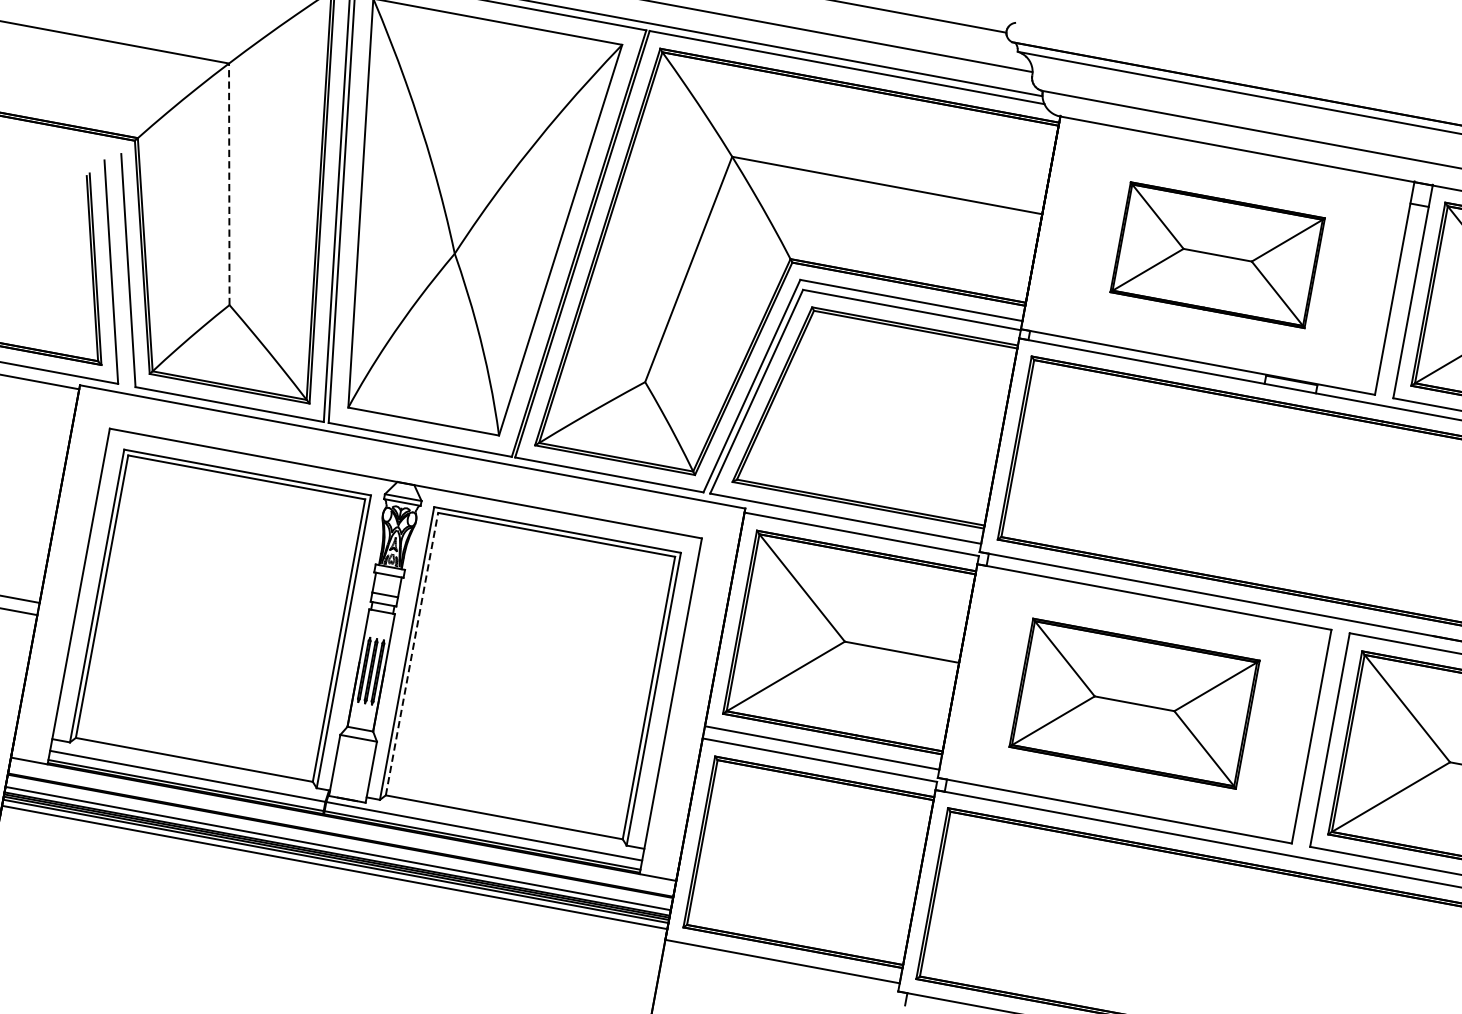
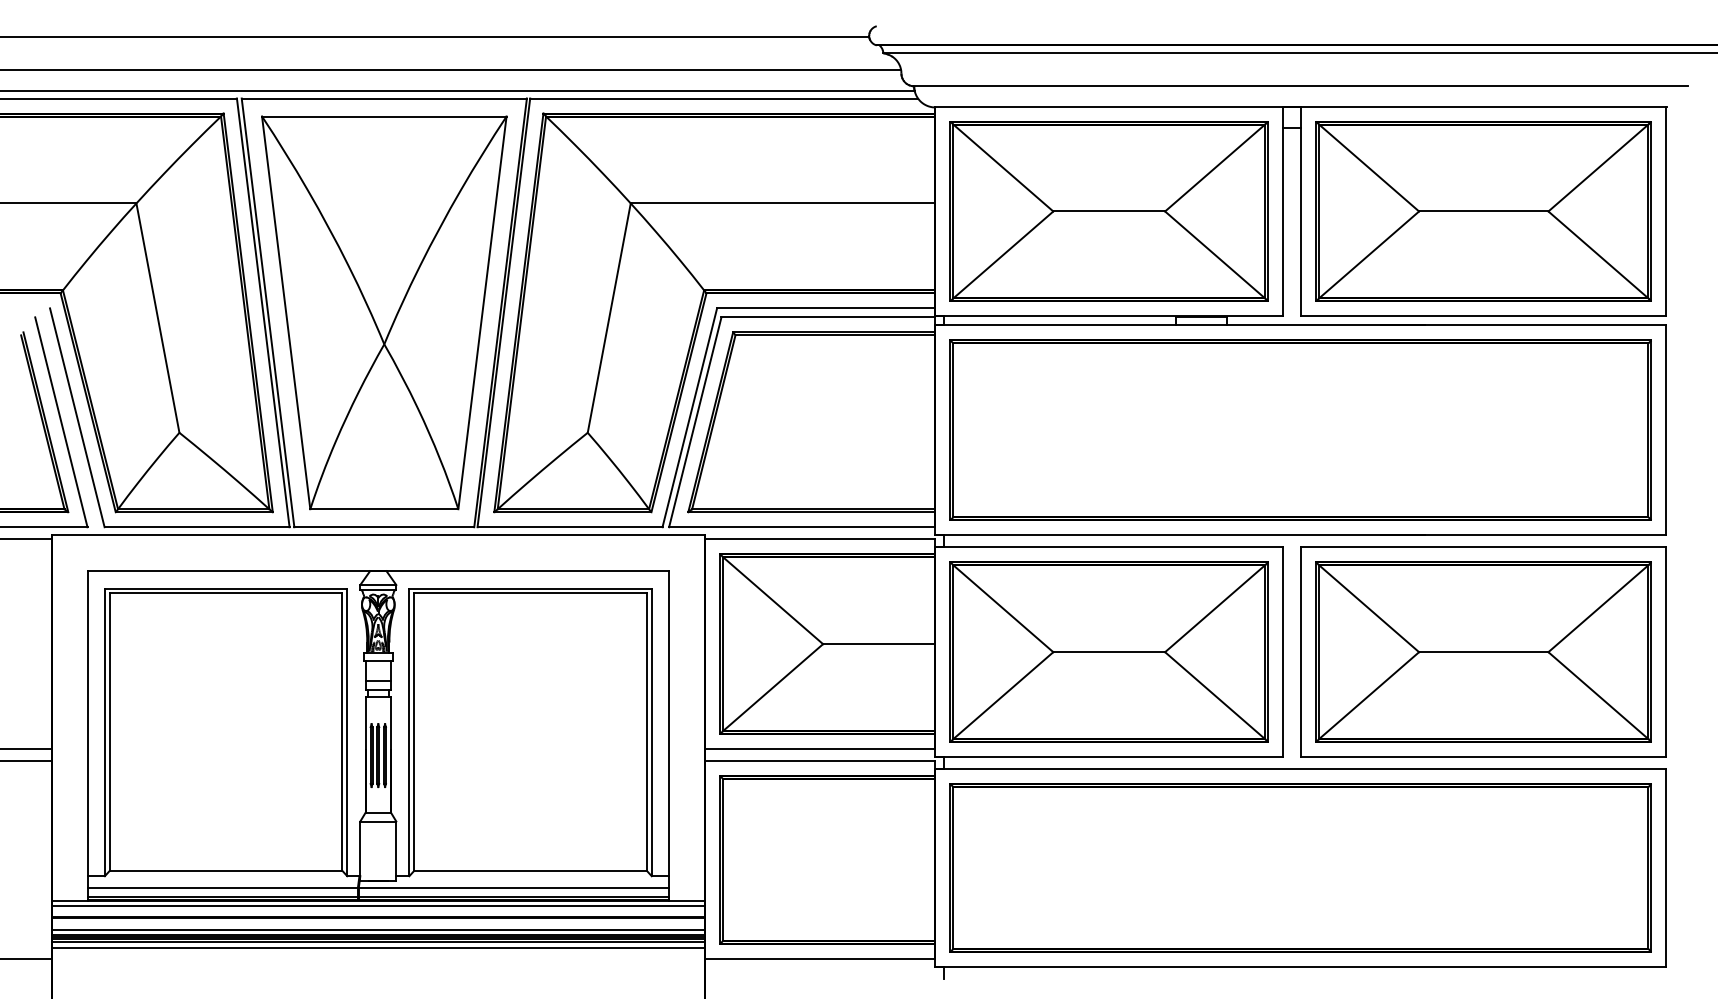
line: (228, 184) -> (157, 318), dashed -> solid
part: (1217, 255) -> (1108, 211), size x1.67
line: (412, 654) -> (414, 732), dashed -> solid
part: (1134, 703) -> (1108, 651), size x1.43
line: (342, 824) -> (378, 906), added

